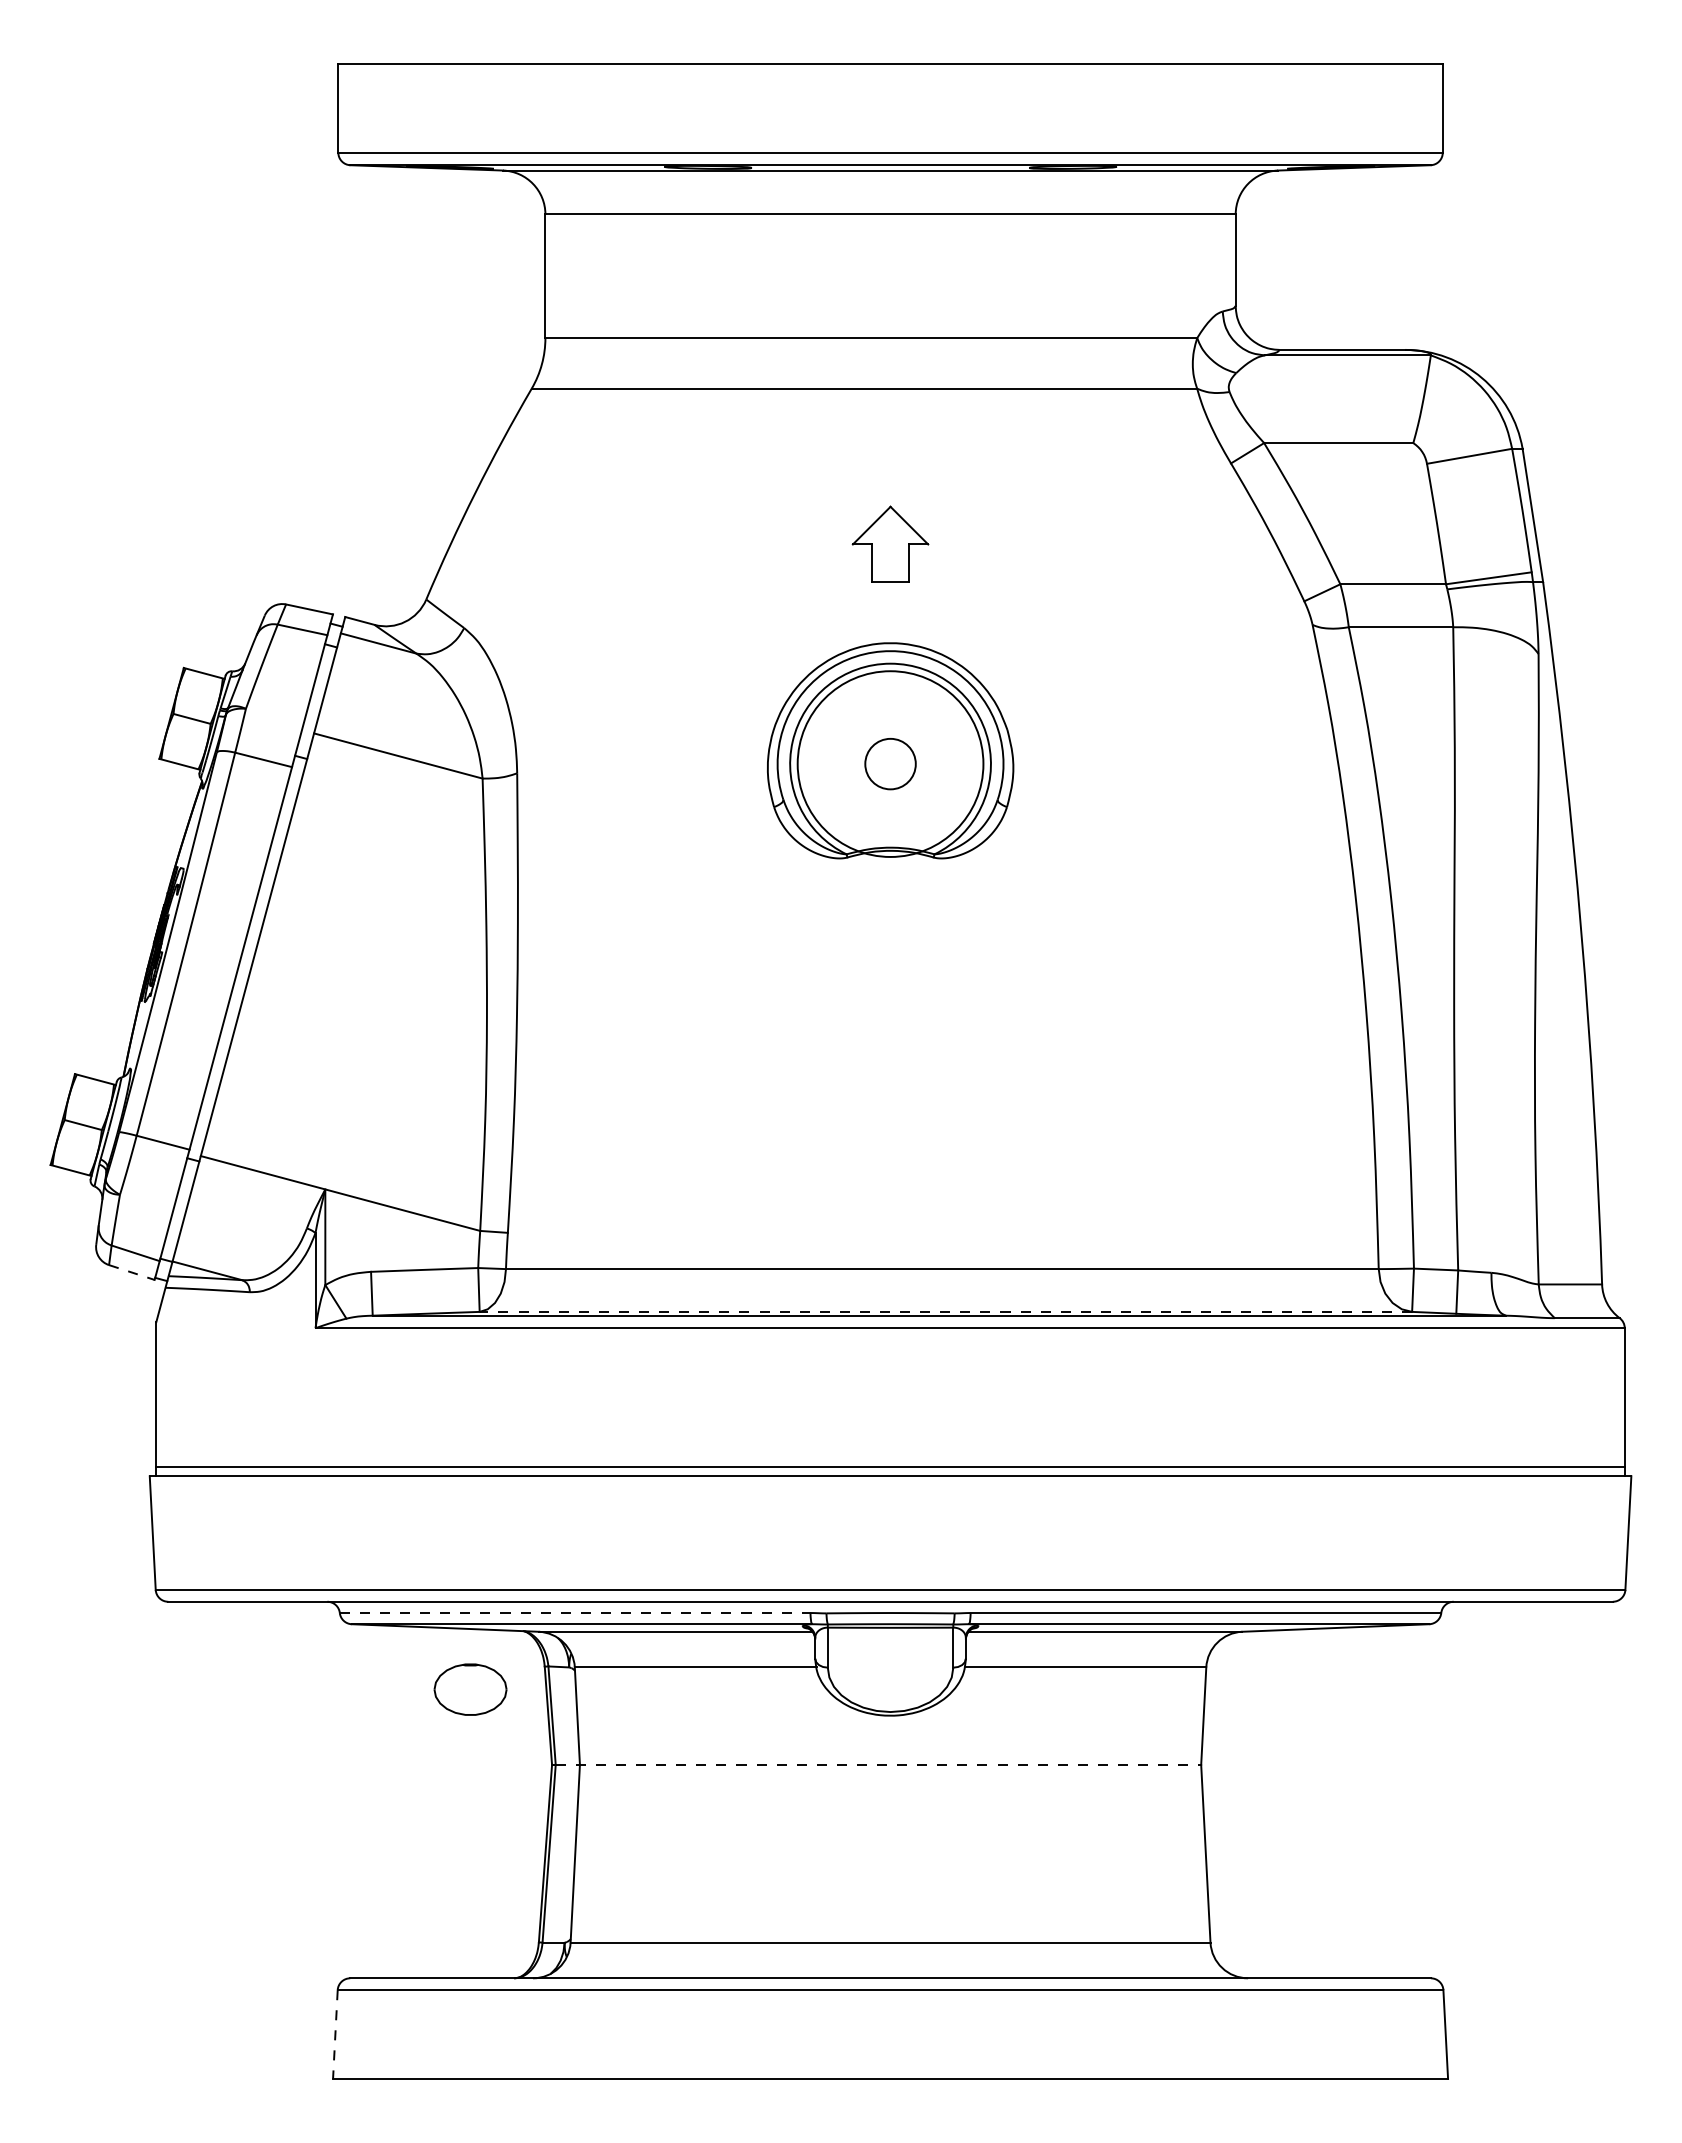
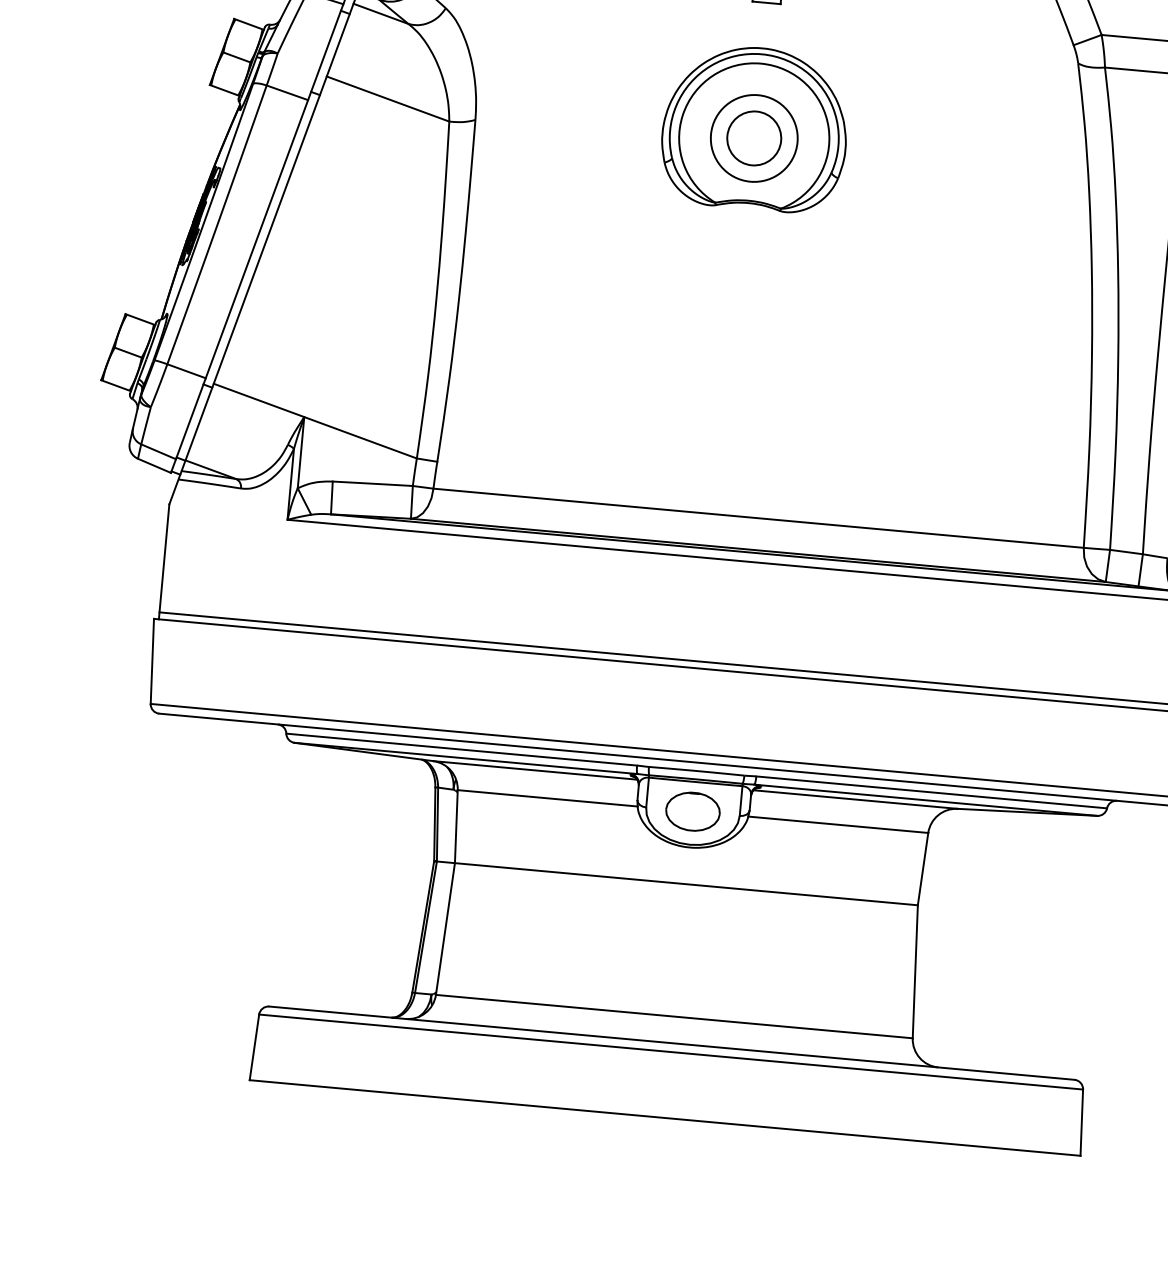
circle: (890, 764) -> (754, 138), size x0.62
circle: (890, 764) -> (754, 138), size x1.43
line: (131, 1272) -> (154, 465), dashed -> solid
line: (945, 1311) -> (758, 550), dashed -> solid
line: (575, 1613) -> (461, 750), dashed -> solid
part: (470, 1689) -> (692, 811), moved
line: (878, 1764) -> (677, 883), dashed -> solid
line: (335, 2034) -> (254, 1047), dashed -> solid

